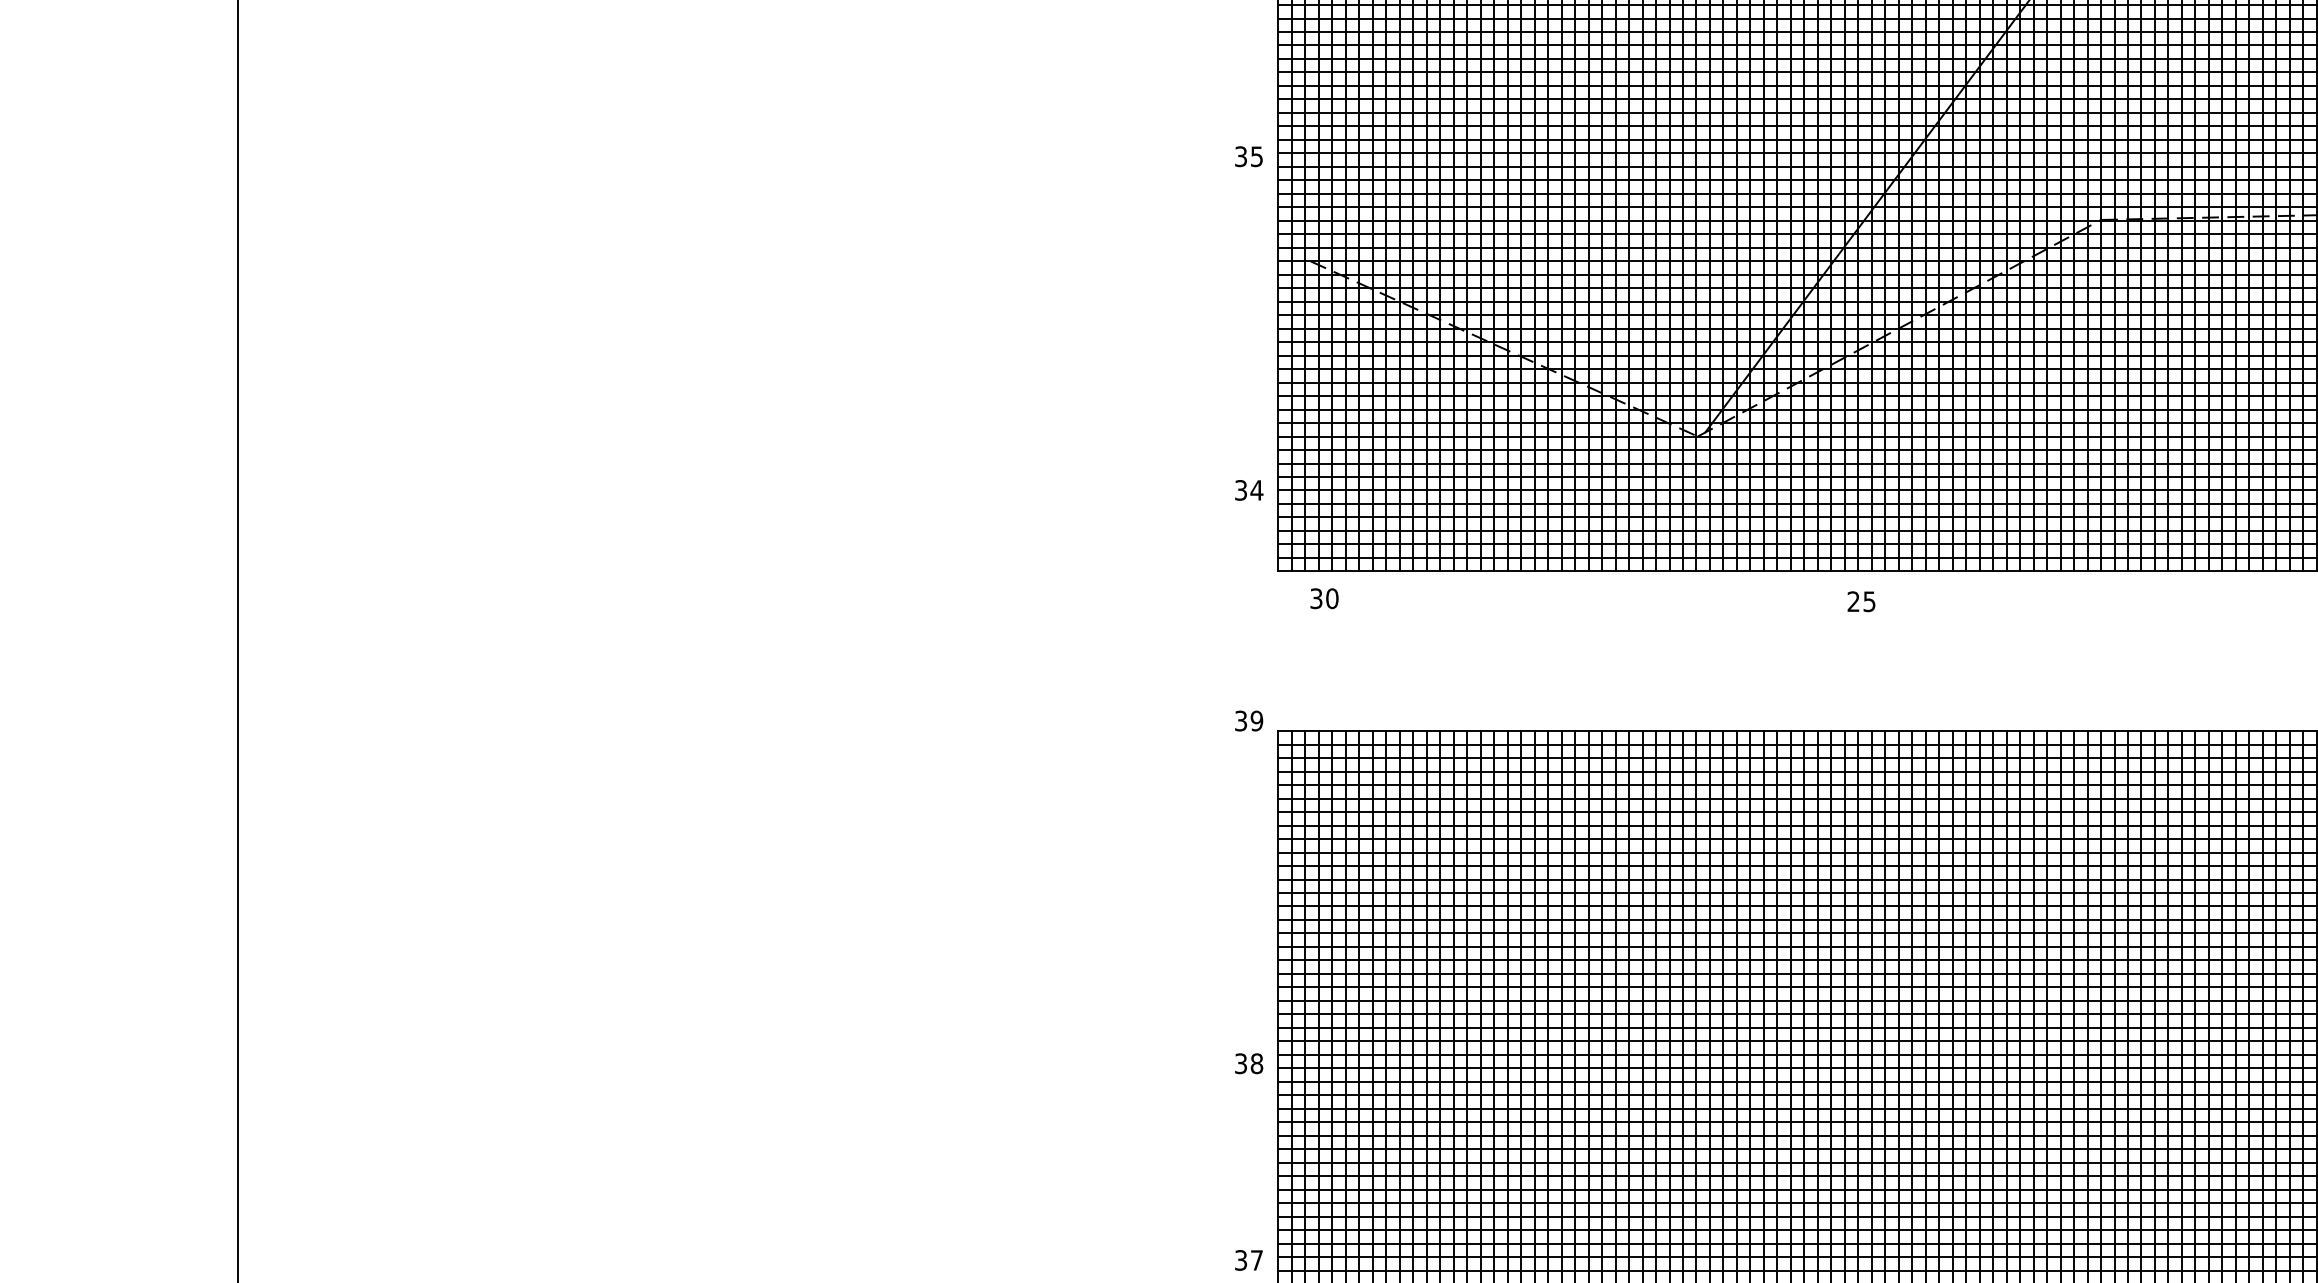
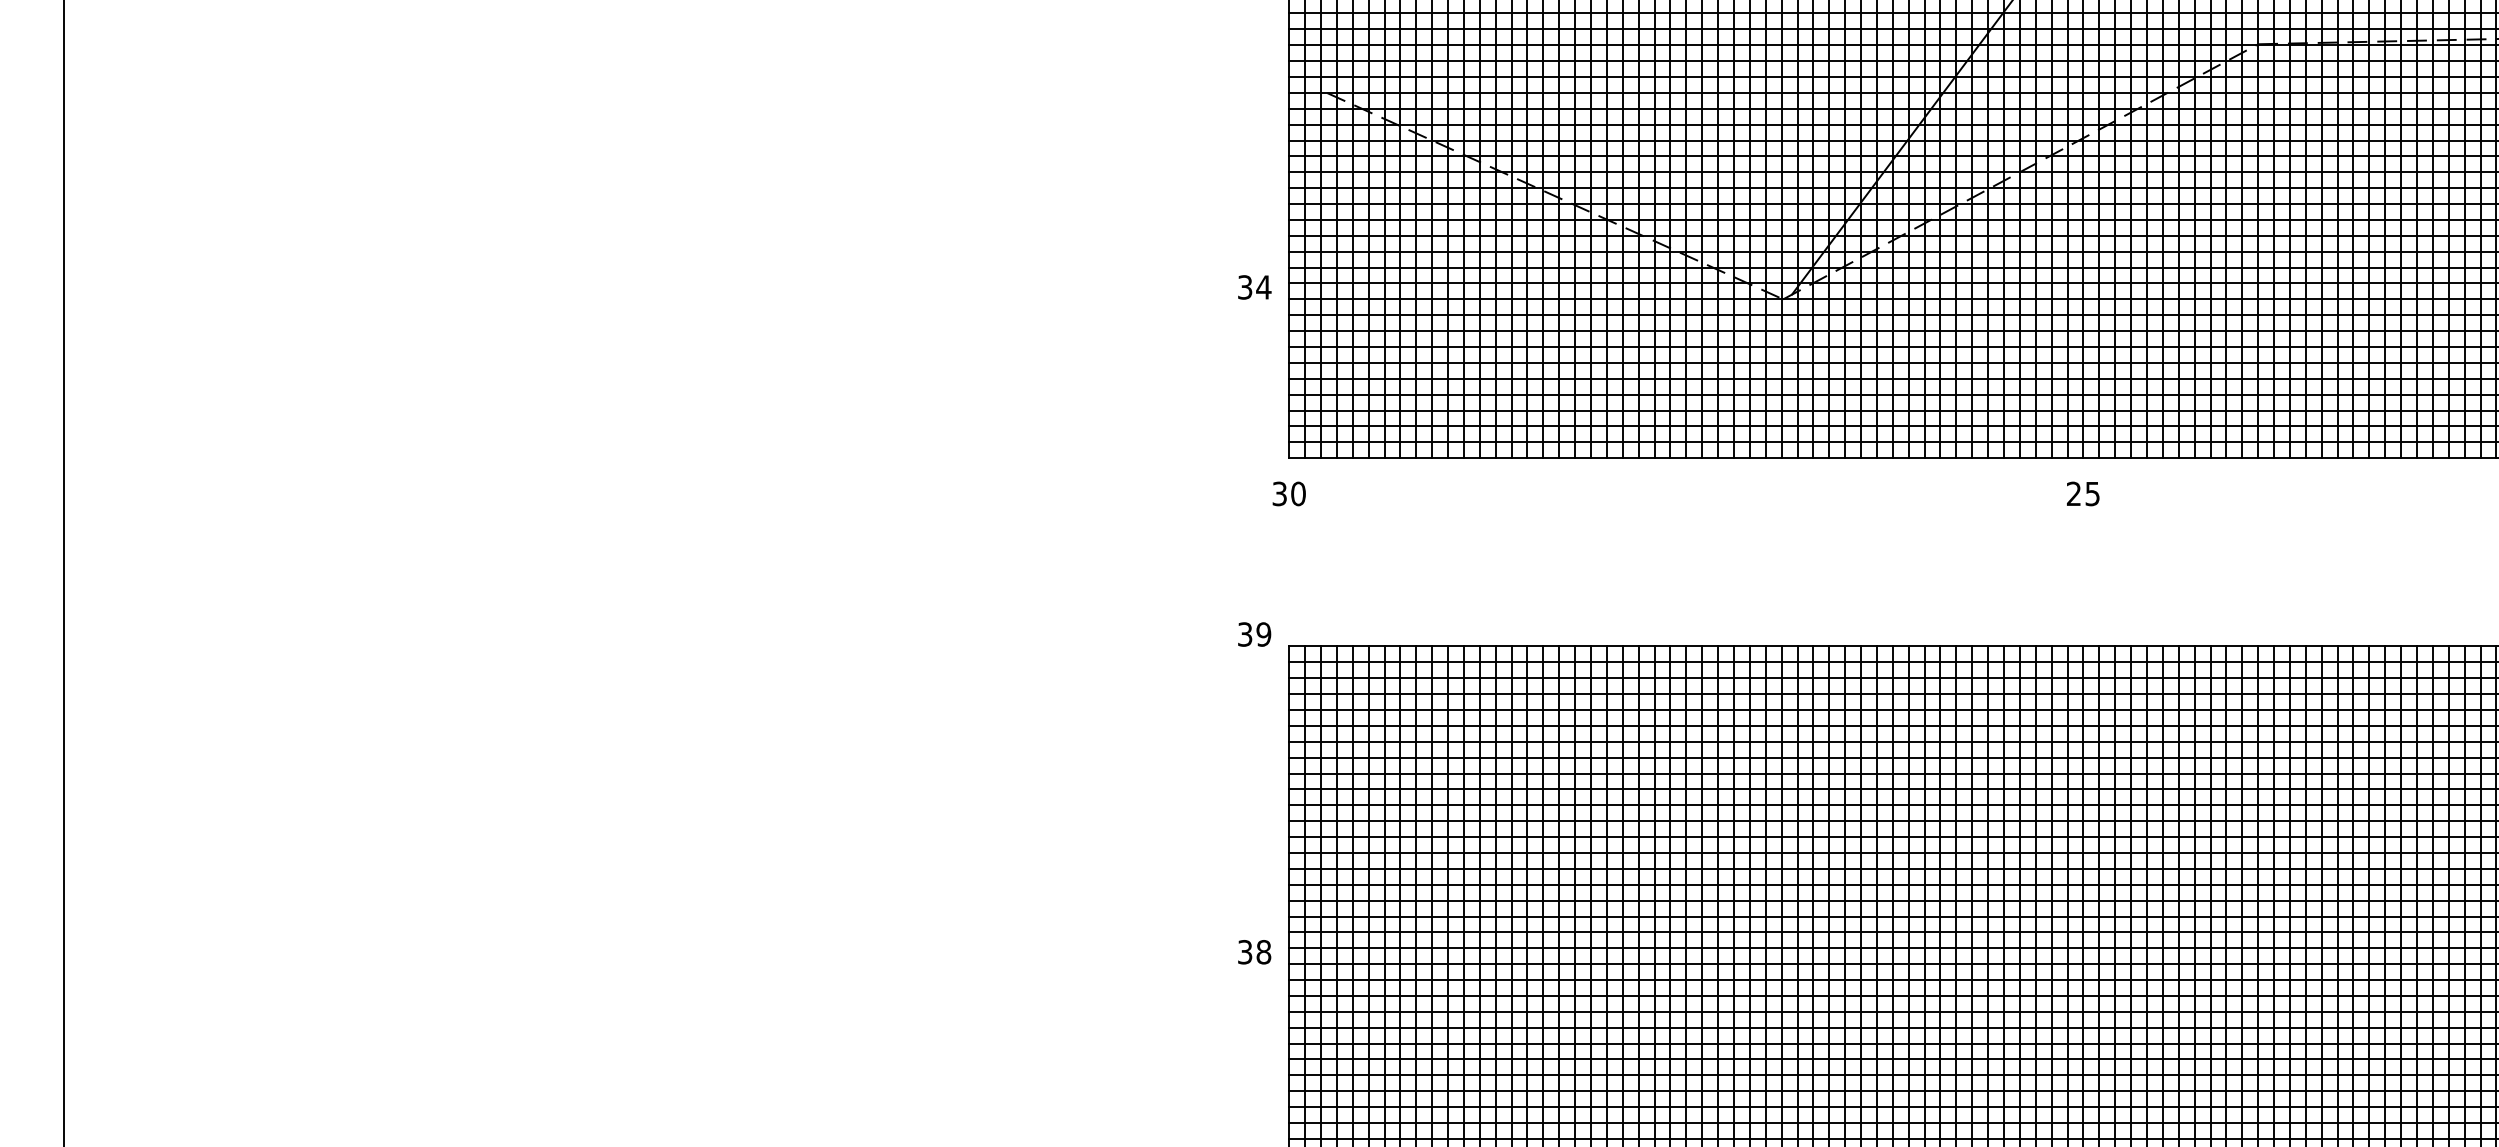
text: (1249, 490) -> (1255, 287), moved
text: (1324, 598) -> (1289, 493), moved
text: (1861, 601) -> (2083, 493), moved
text: (1249, 1063) -> (1255, 951), moved

